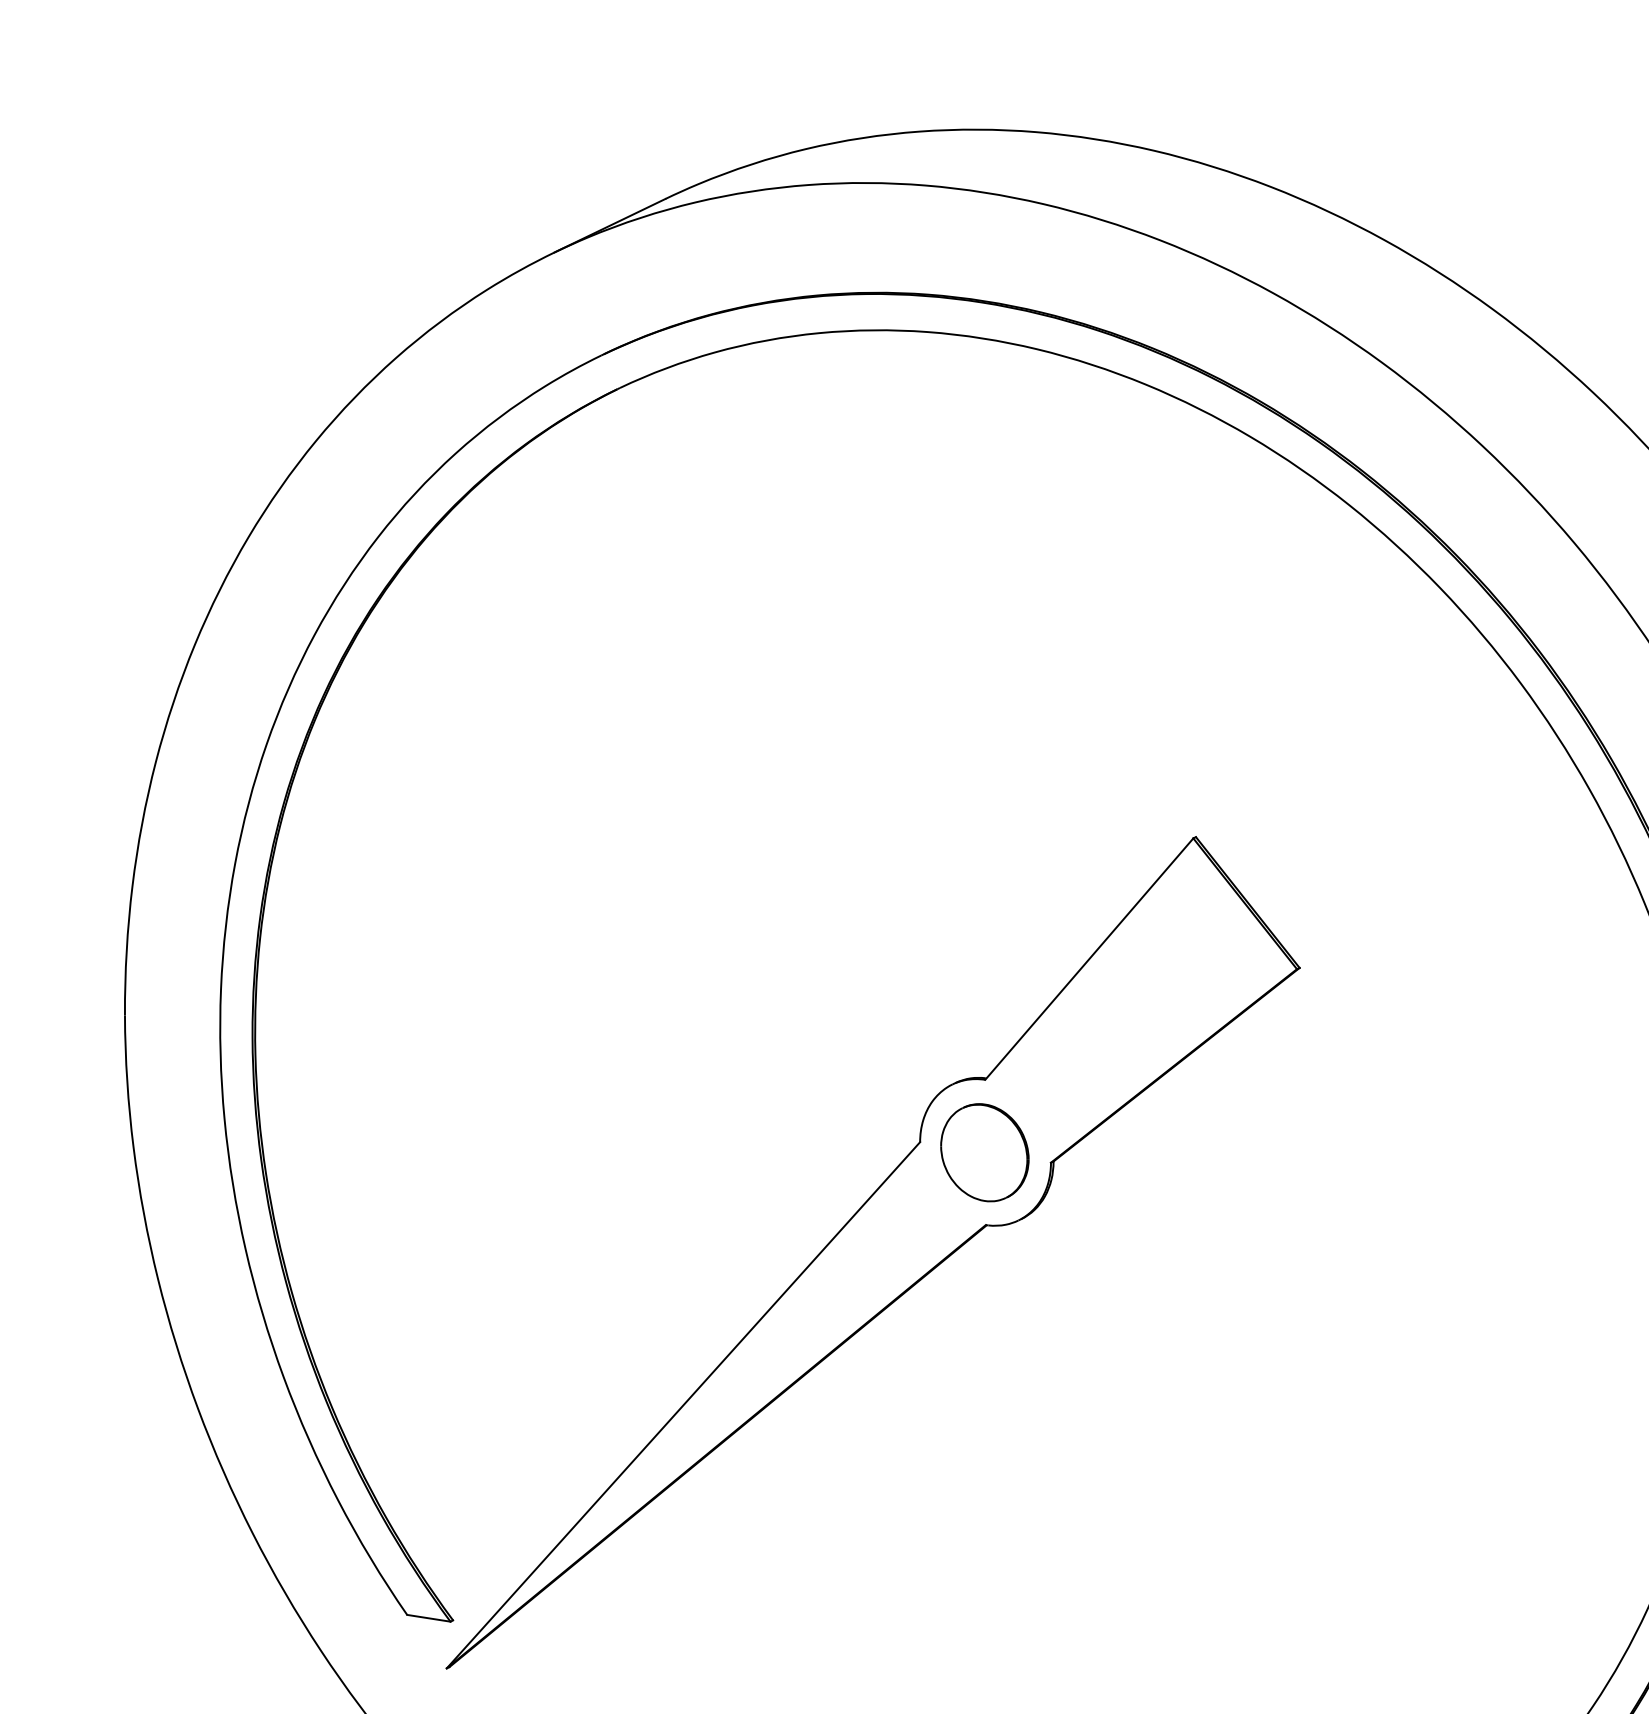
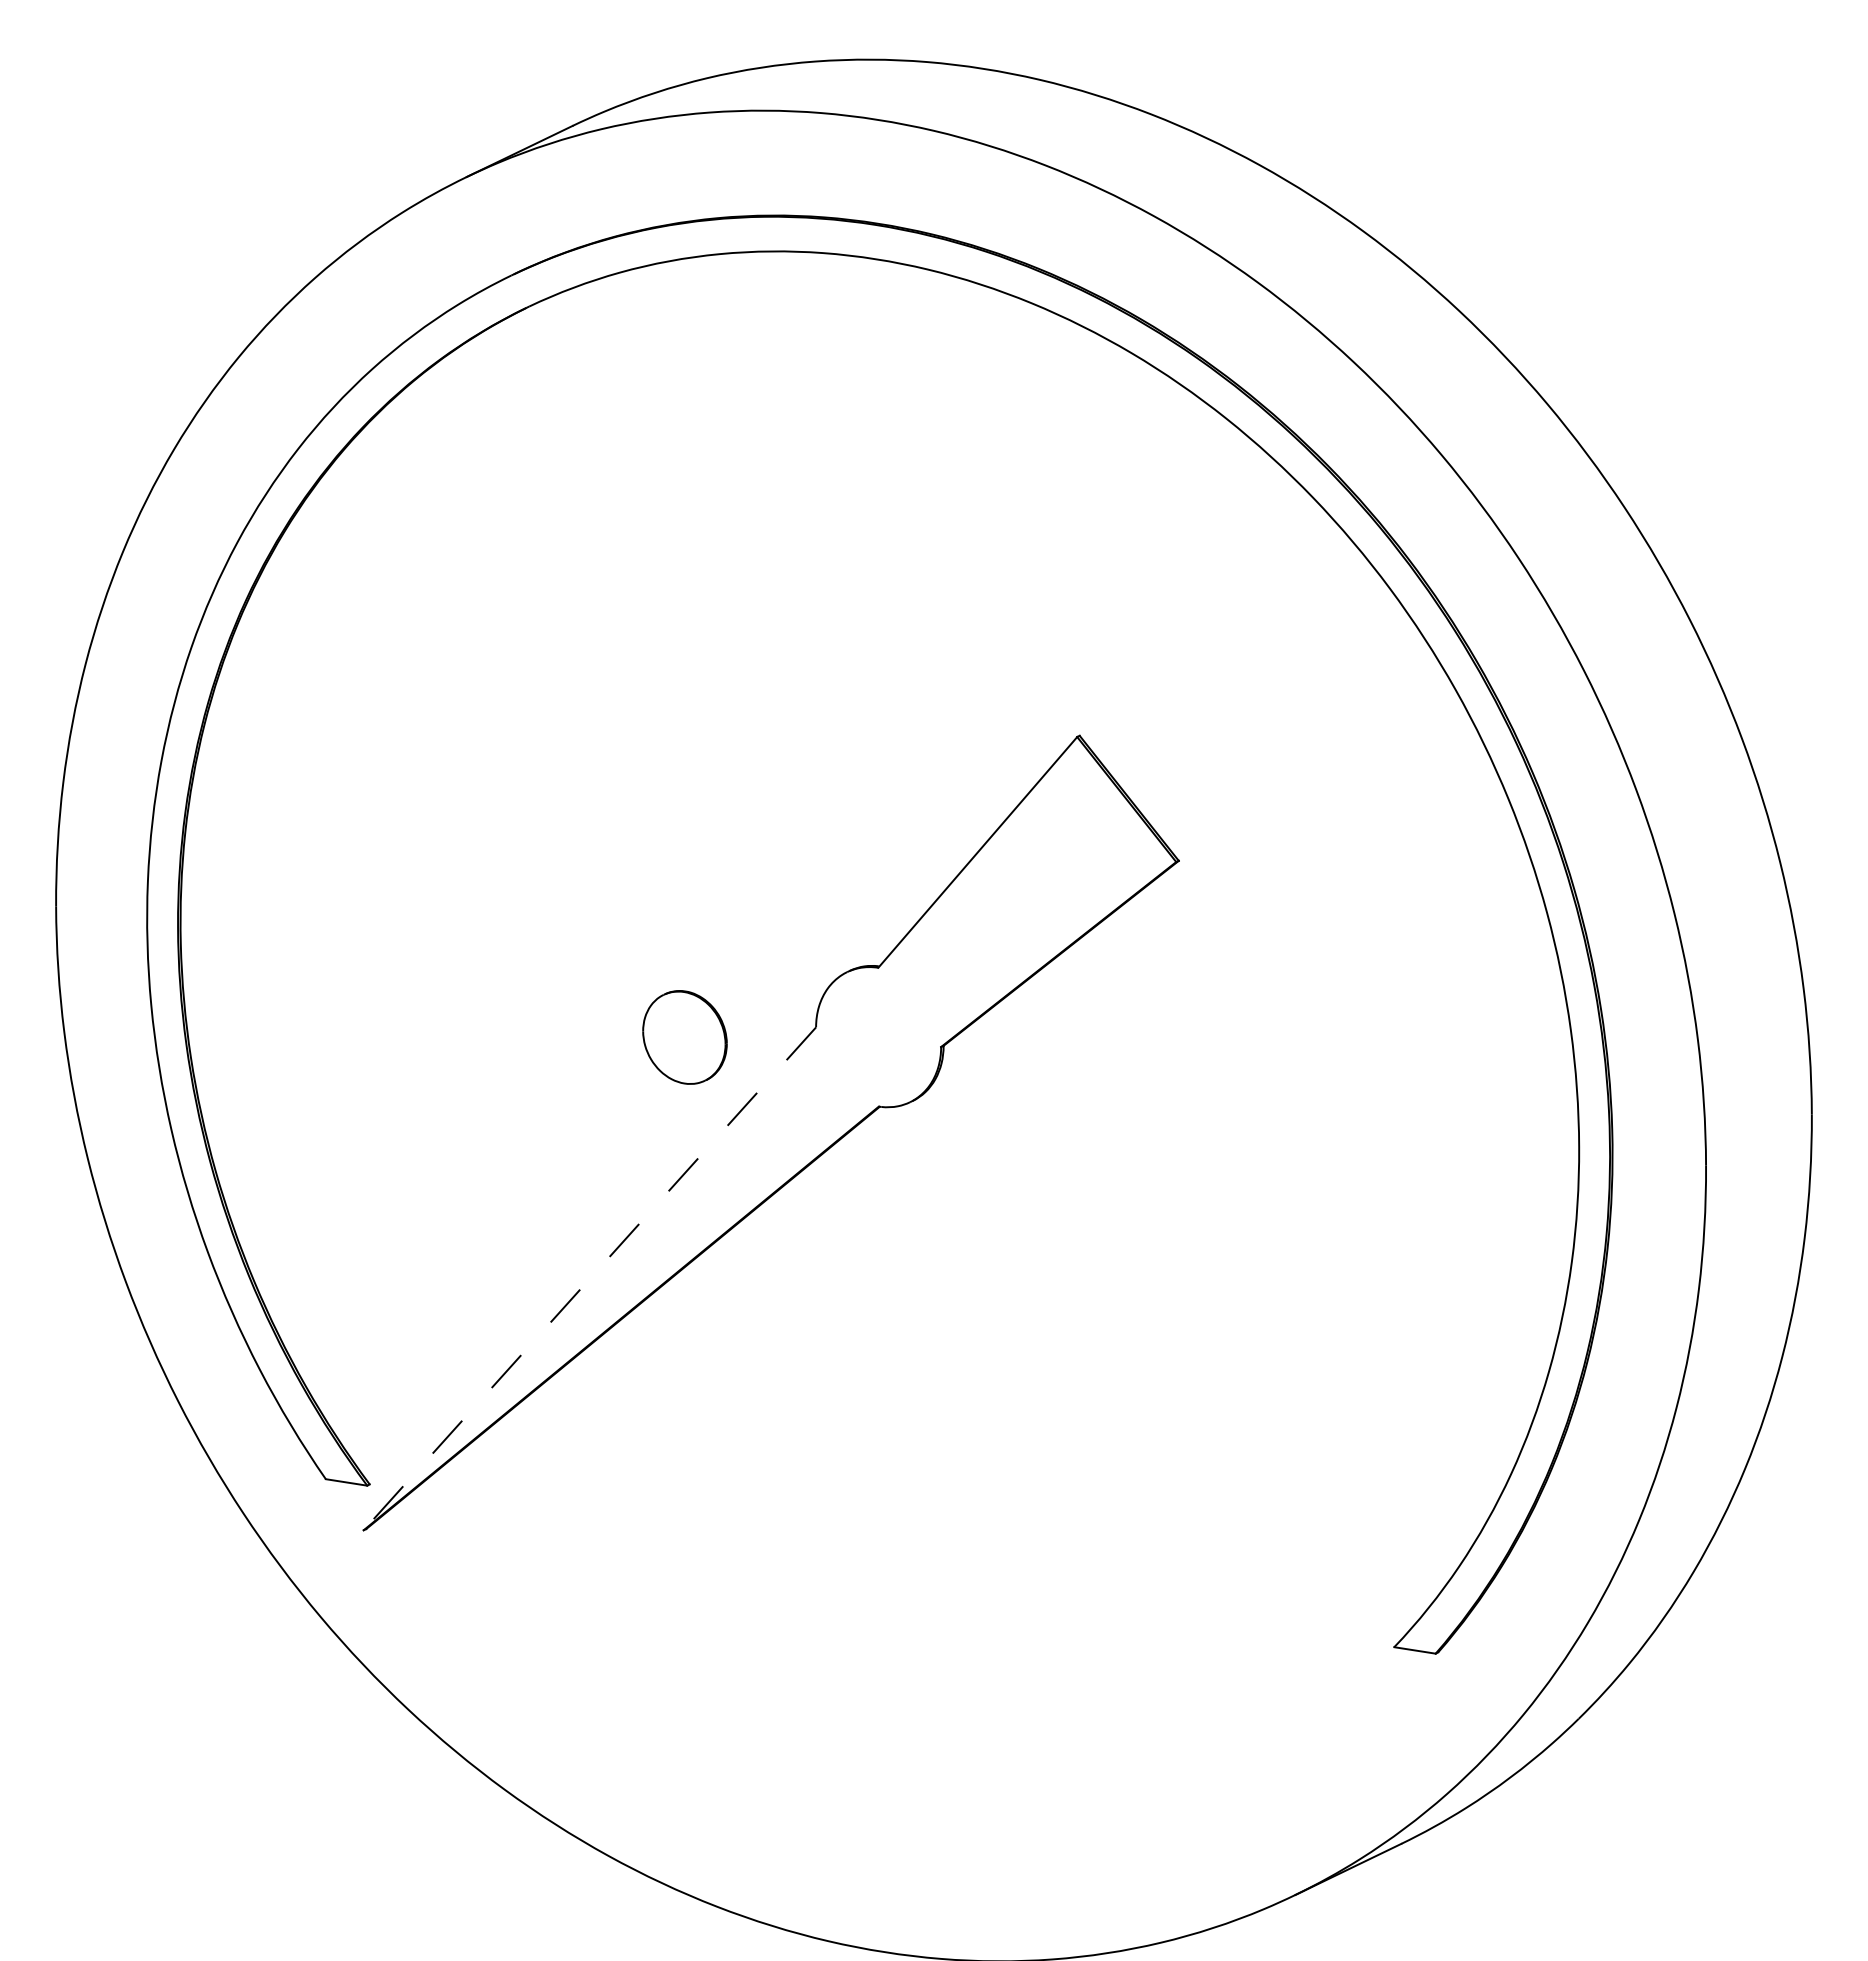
part: (984, 1152) -> (684, 1037), moved
line: (683, 1405) -> (589, 1279), solid -> dashed

